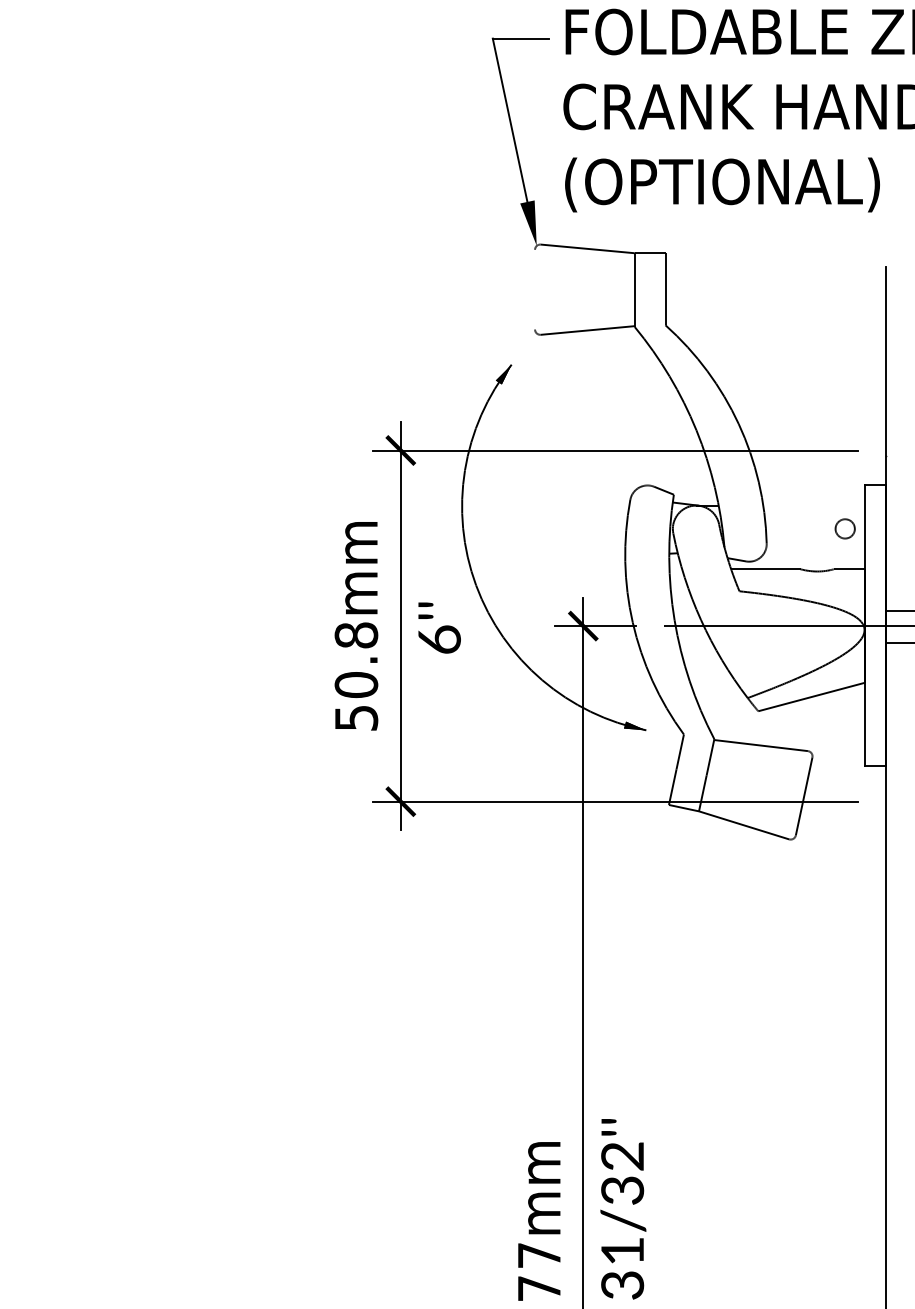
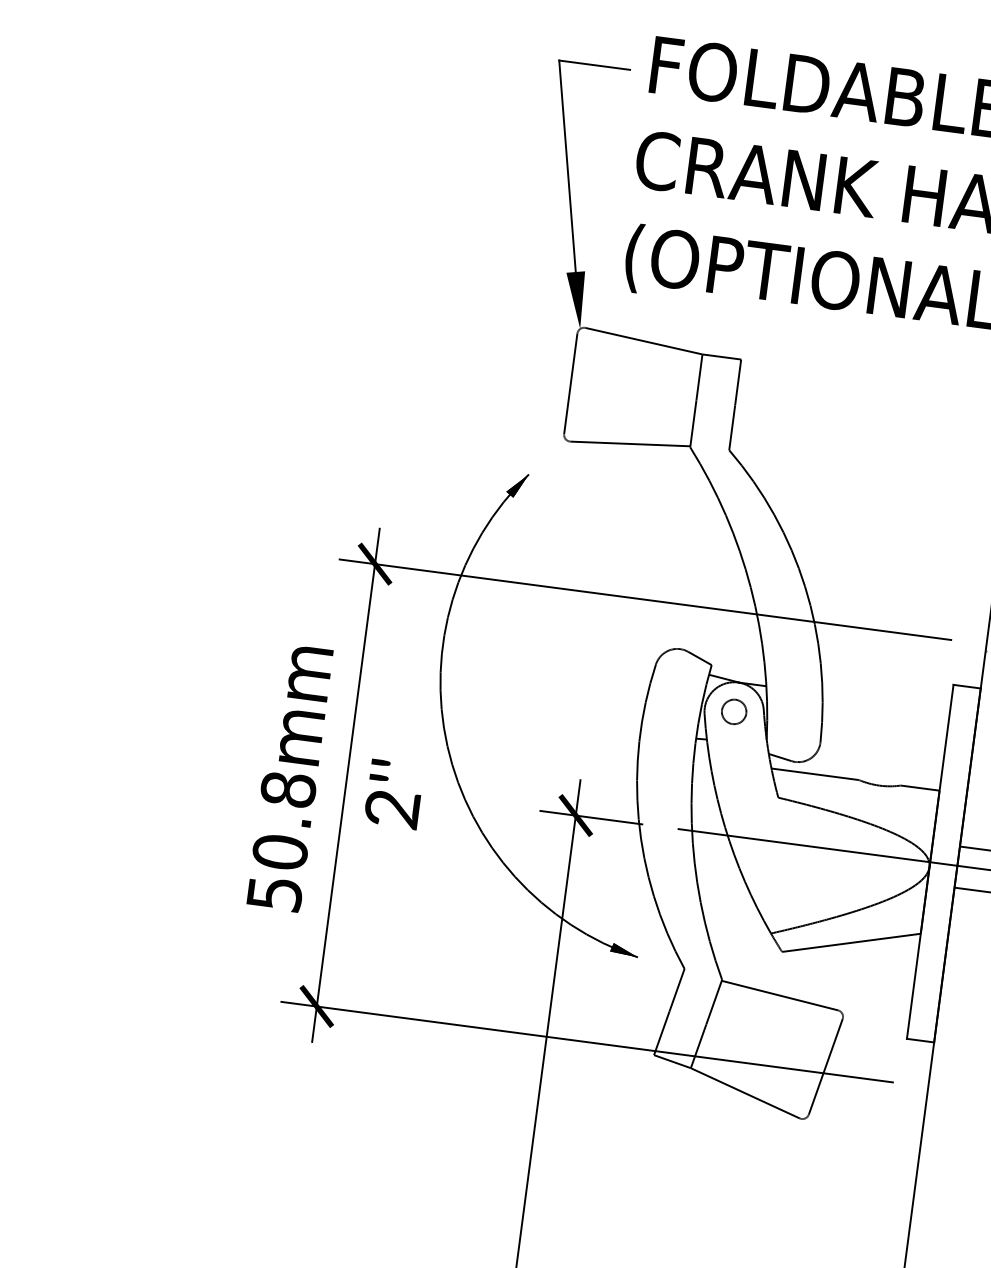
line: (535, 289) -> (571, 383), added
circle: (844, 528) -> (733, 711), moved
text: (439, 639) -> (392, 808), 6''\f] -> 2''\f]

